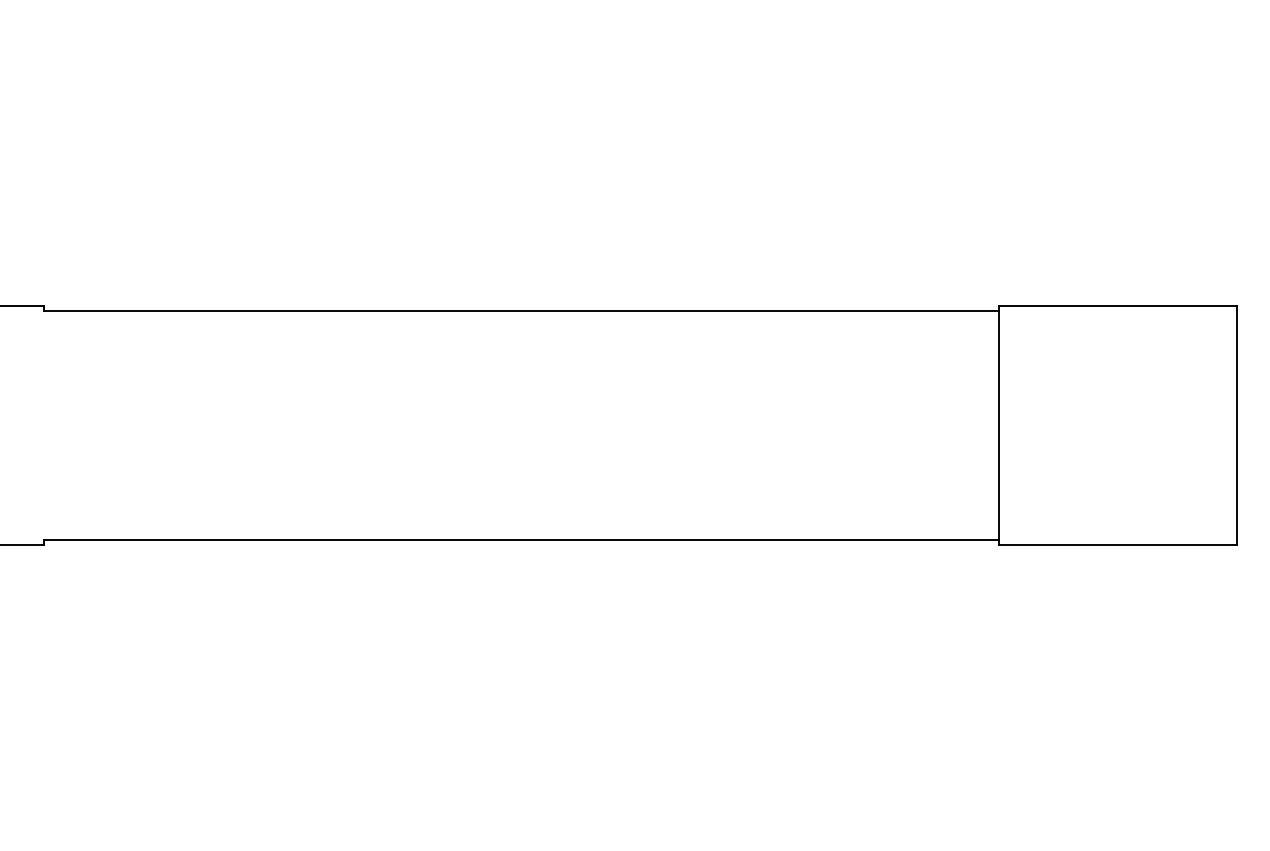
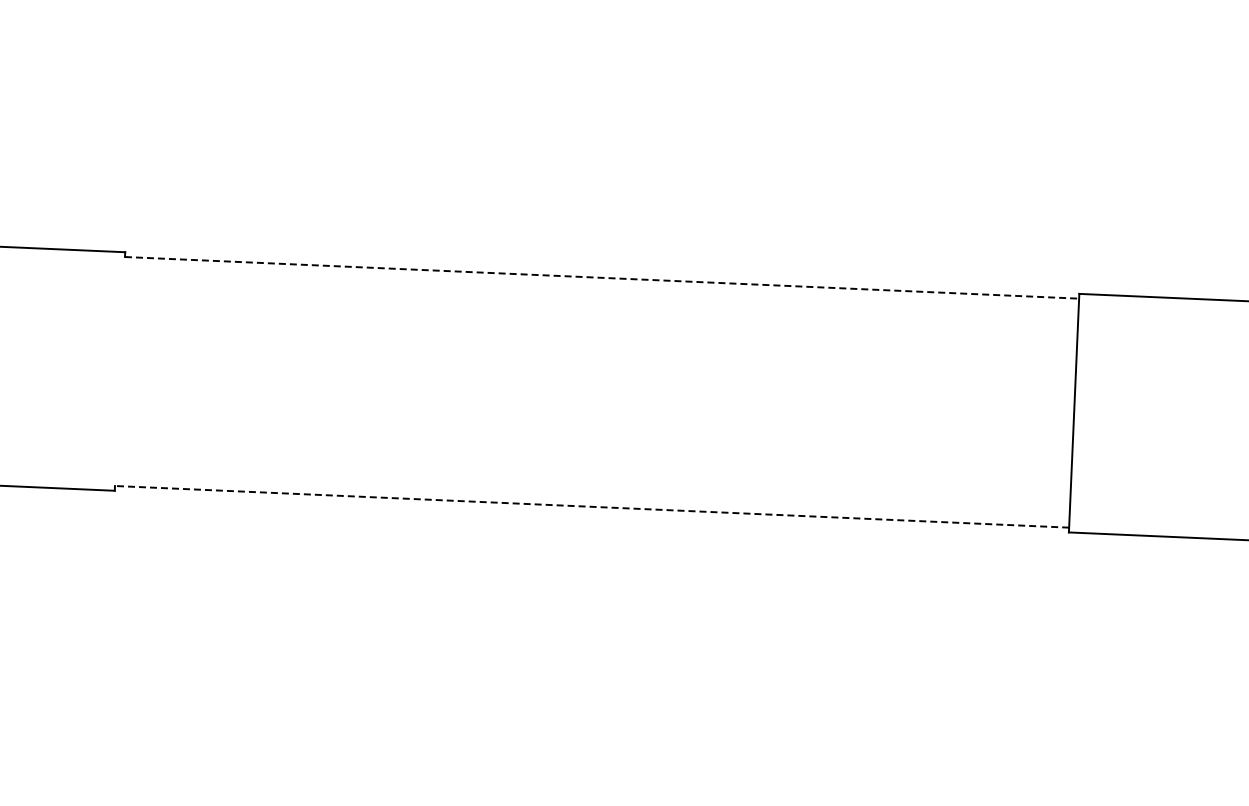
line: (521, 310) -> (602, 277), solid -> dashed
line: (521, 540) -> (592, 507), solid -> dashed

